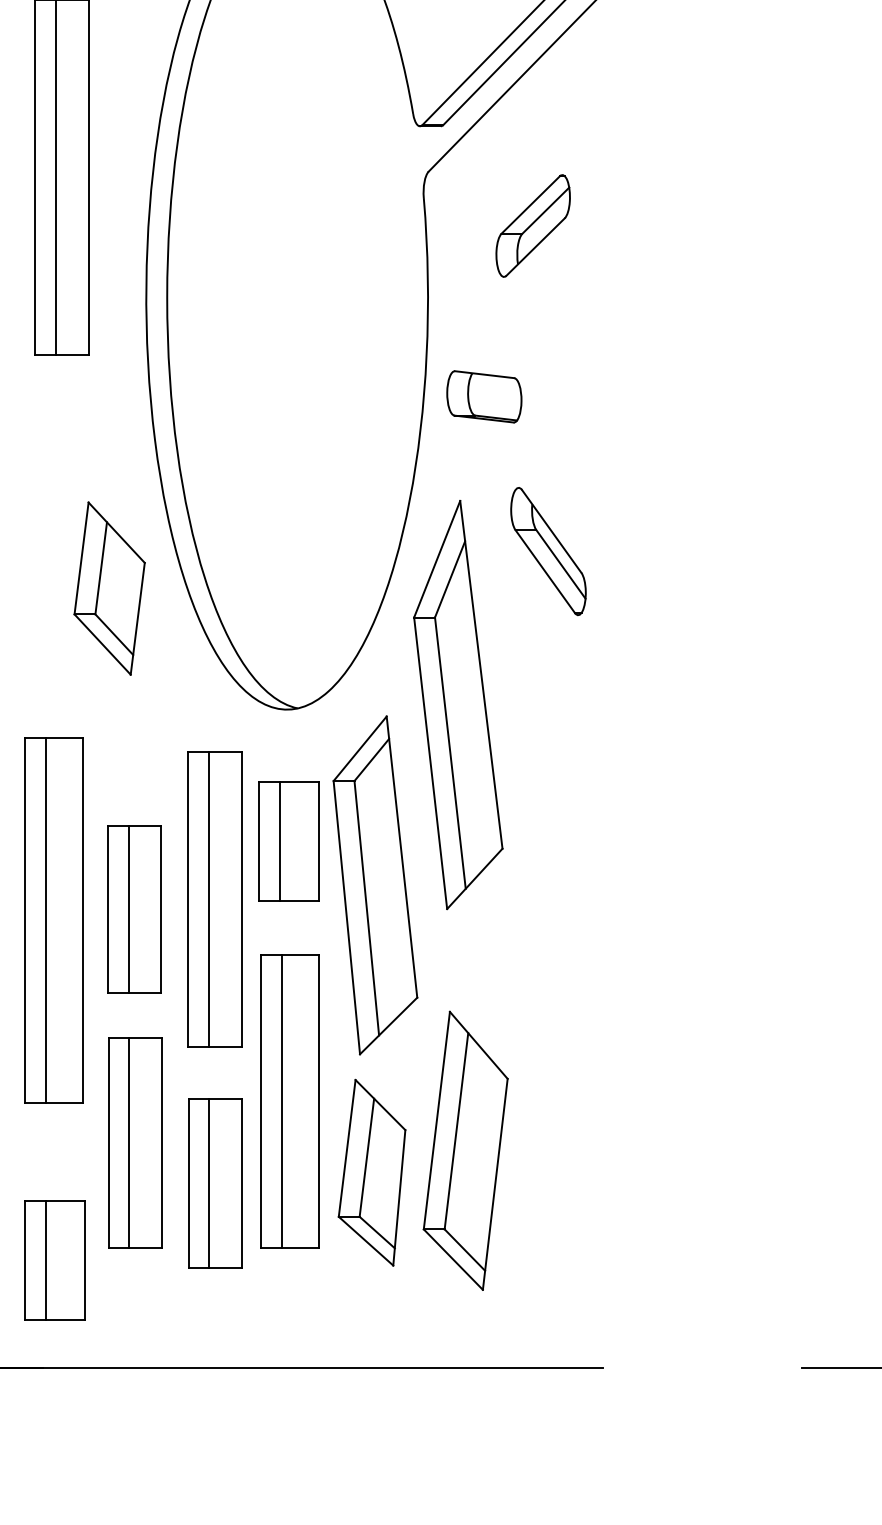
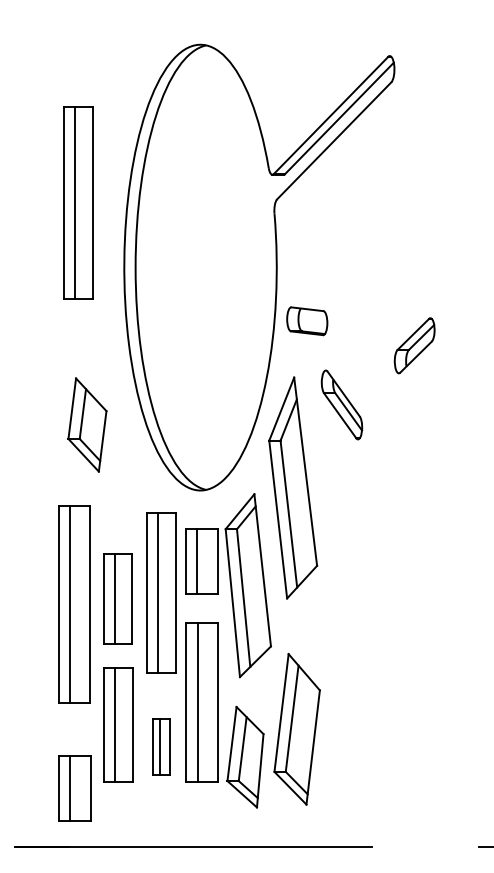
part: (532, 225) -> (414, 345), moved
part: (109, 587) -> (87, 424), moved
part: (372, 1171) -> (245, 756), moved
part: (215, 1182) -> (161, 746), size x0.6

